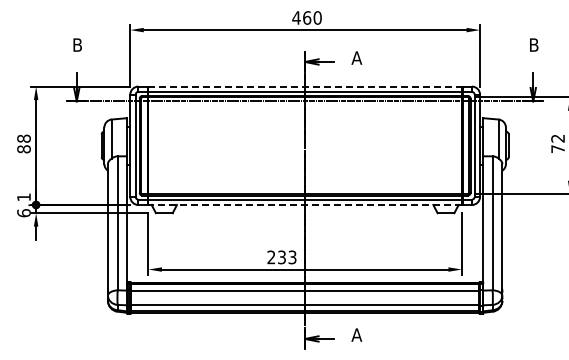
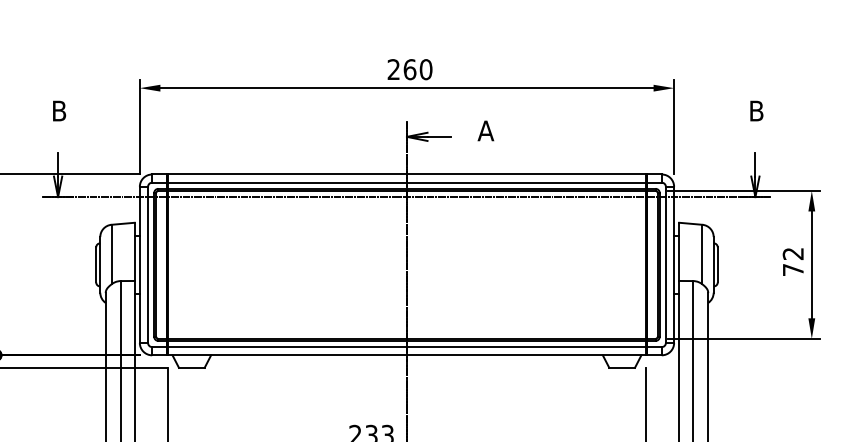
text: (296, 17) -> (393, 68), 460 -> 260
line: (305, 86) -> (407, 174), dashed -> solid
line: (305, 204) -> (407, 354), dashed -> solid

